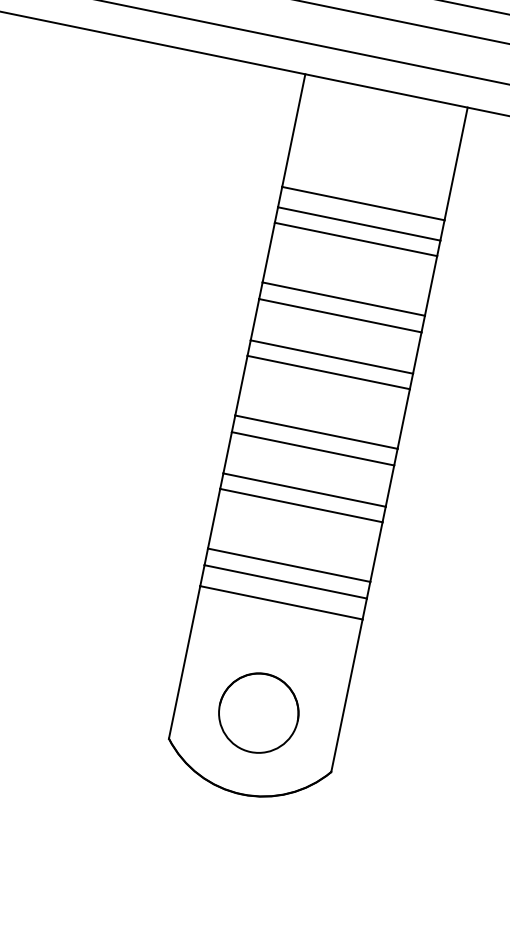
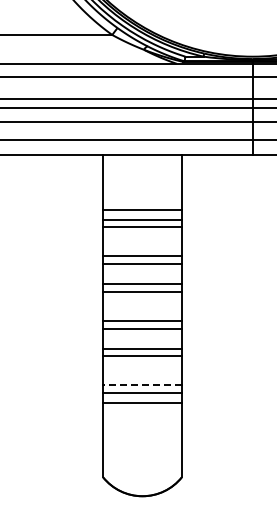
line: (288, 566) -> (142, 385), solid -> dashed
part: (258, 712) -> (142, 456), removed

